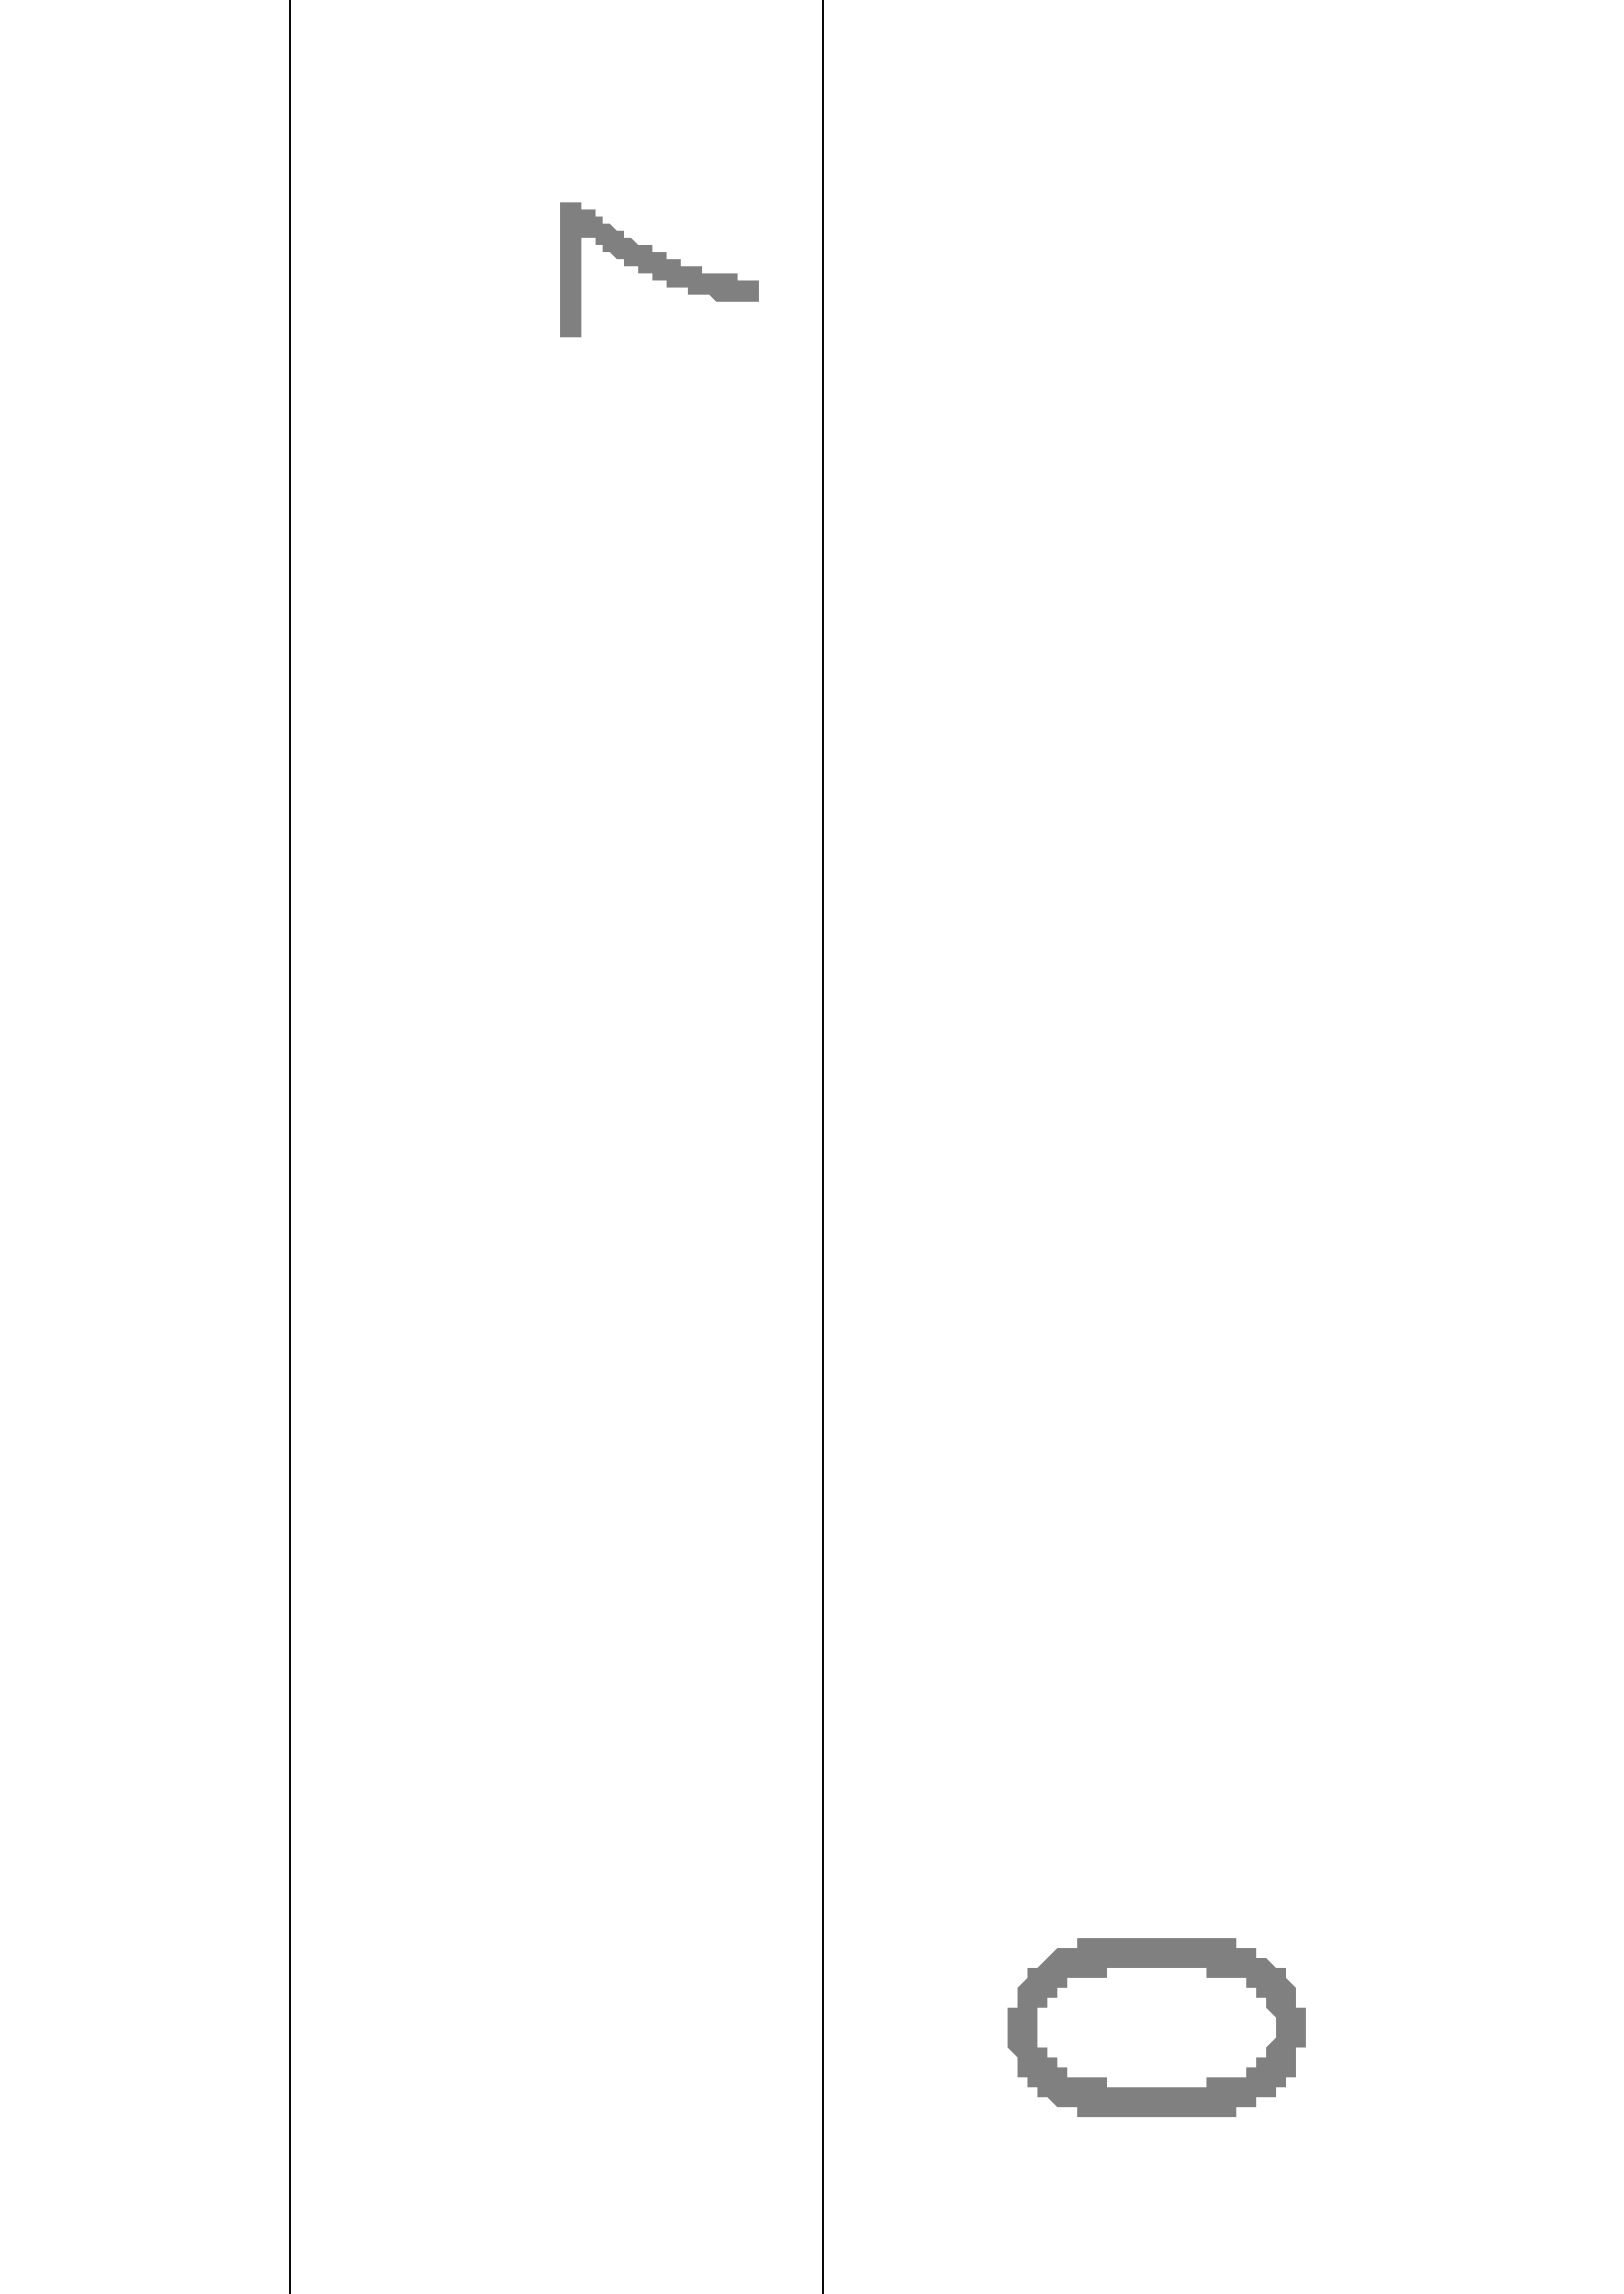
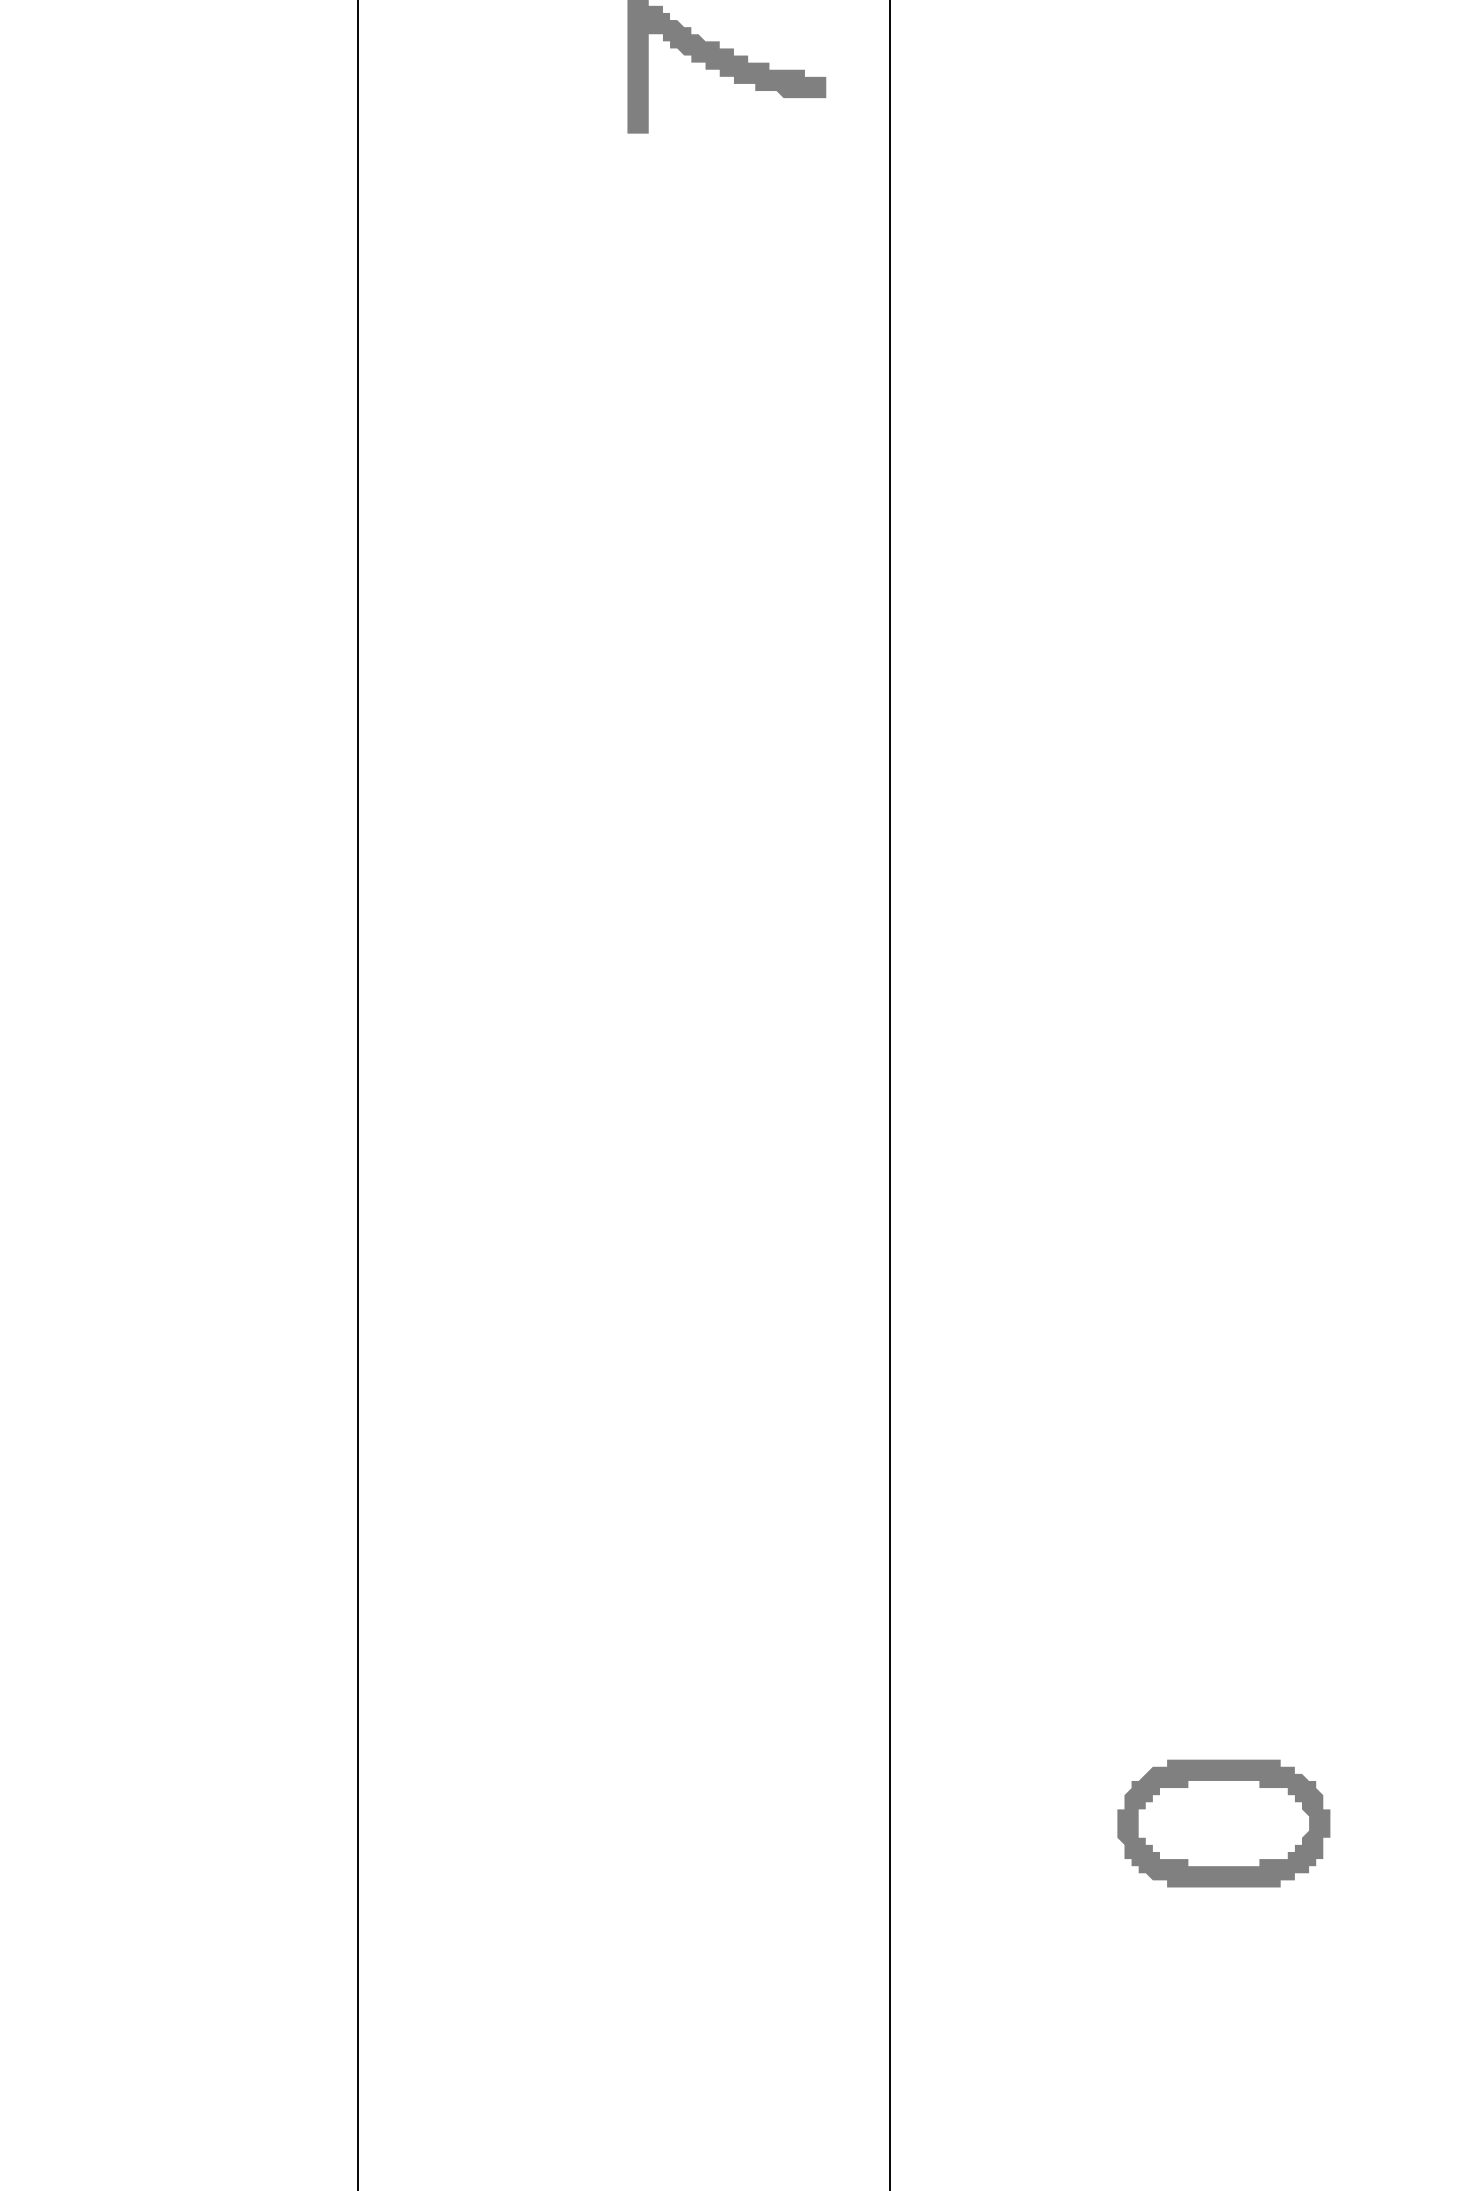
part: (1156, 2027) -> (1223, 1823), size x0.71

